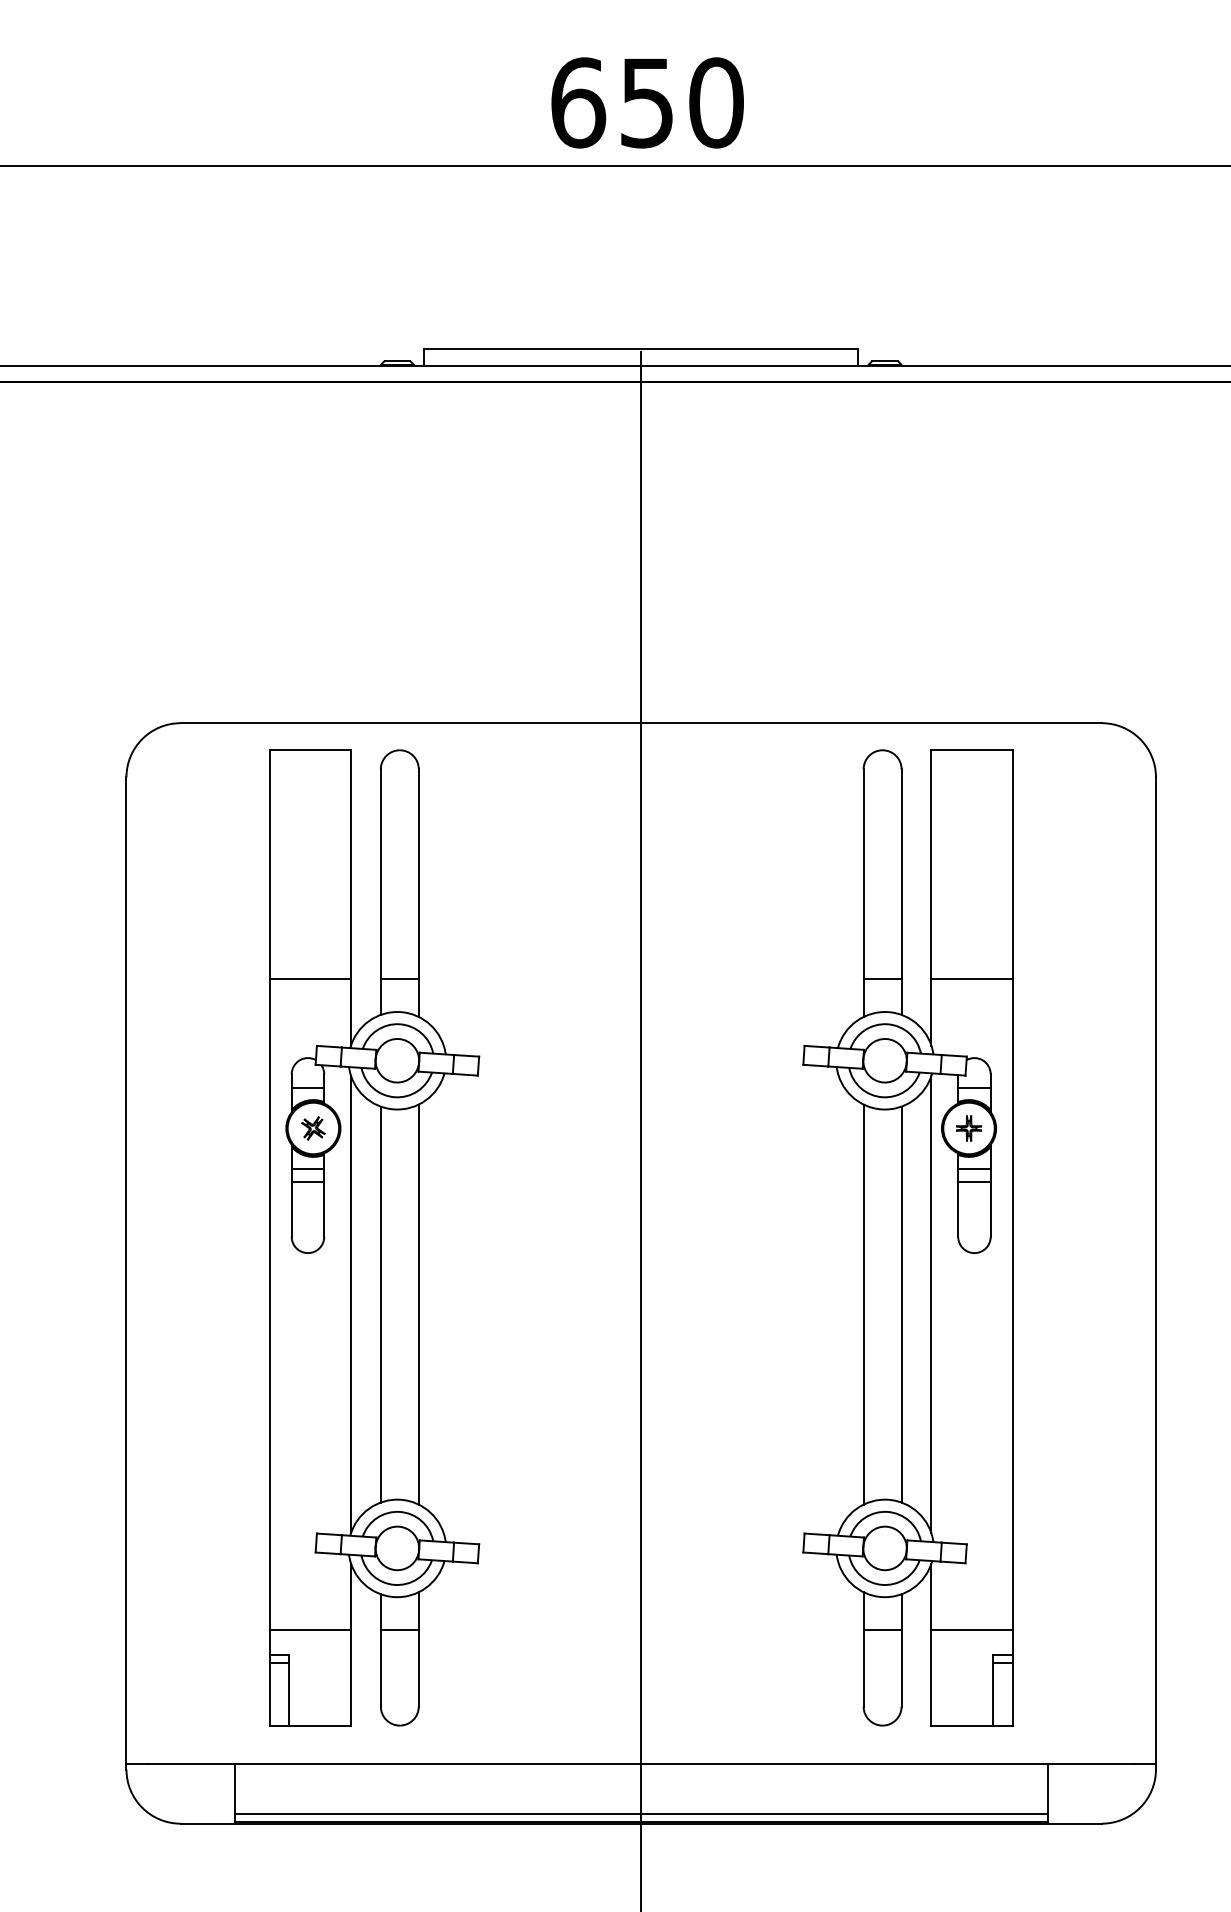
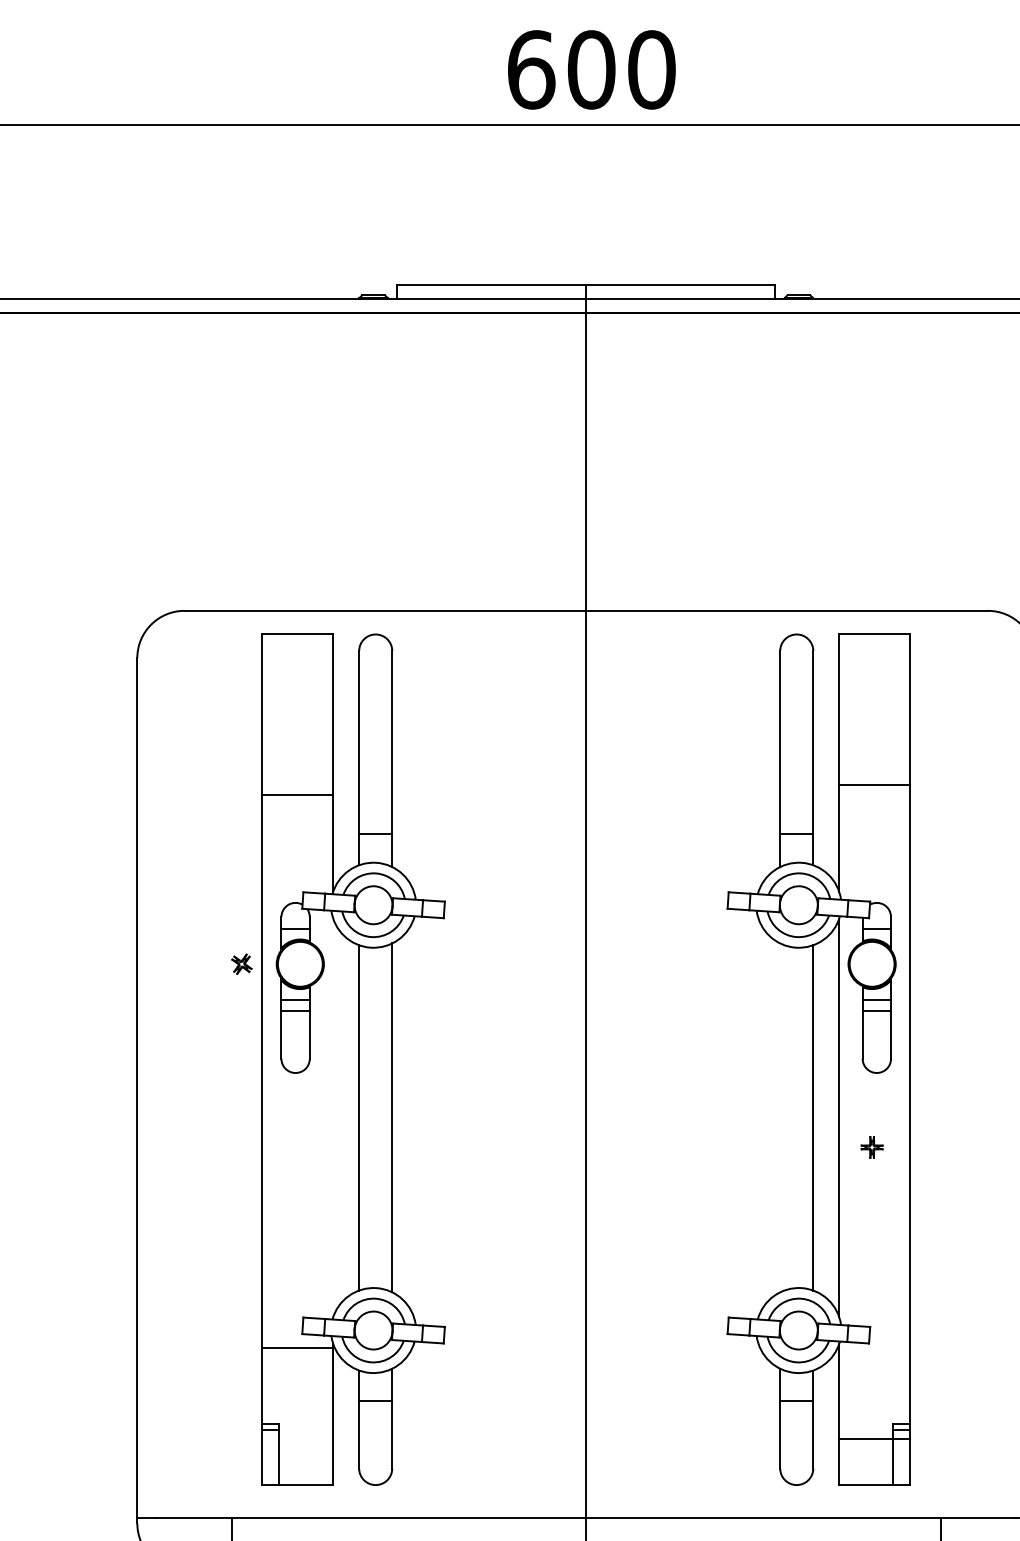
text: (647, 102) -> (591, 69), 650 -> 600
line: (310, 979) -> (297, 795), moved
line: (971, 979) -> (874, 784), moved
part: (313, 1128) -> (241, 964), moved
part: (968, 1128) -> (871, 1147), moved
line: (351, 1304) -> (333, 1117), removed
line: (863, 1304) -> (780, 1117), removed
line: (310, 1629) -> (297, 1348), moved
line: (971, 1629) -> (874, 1438), moved

